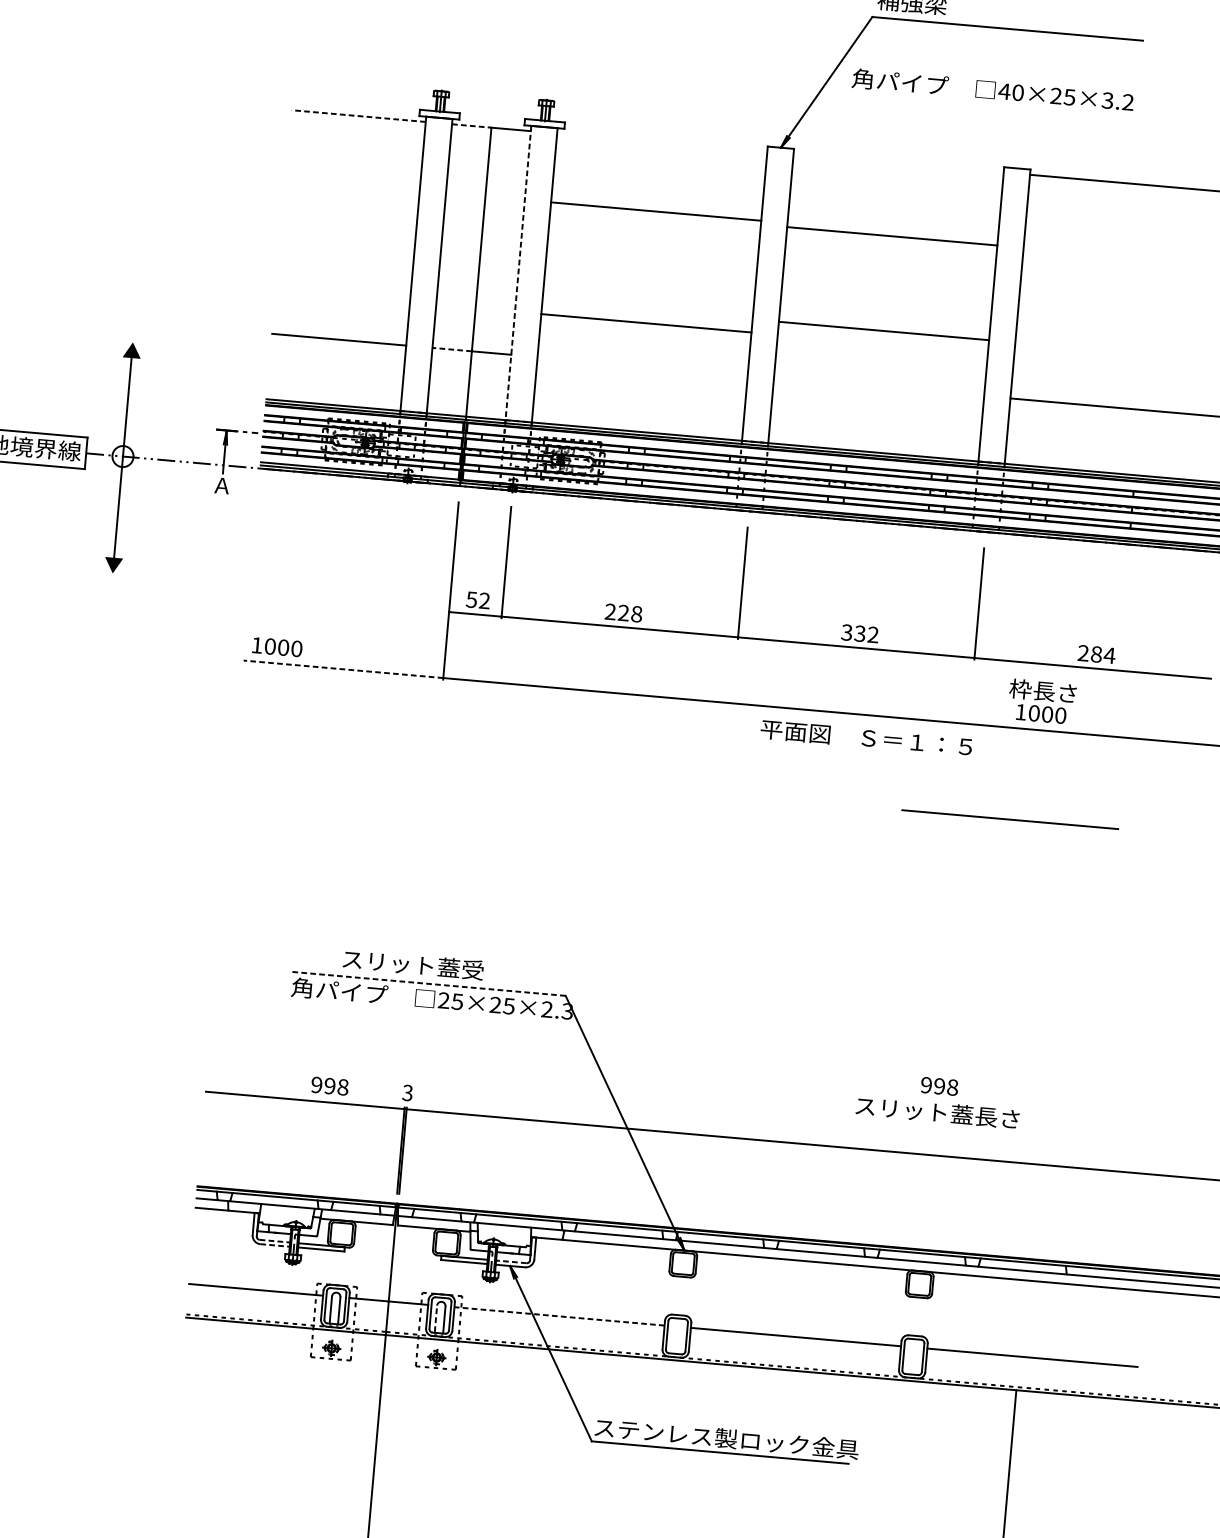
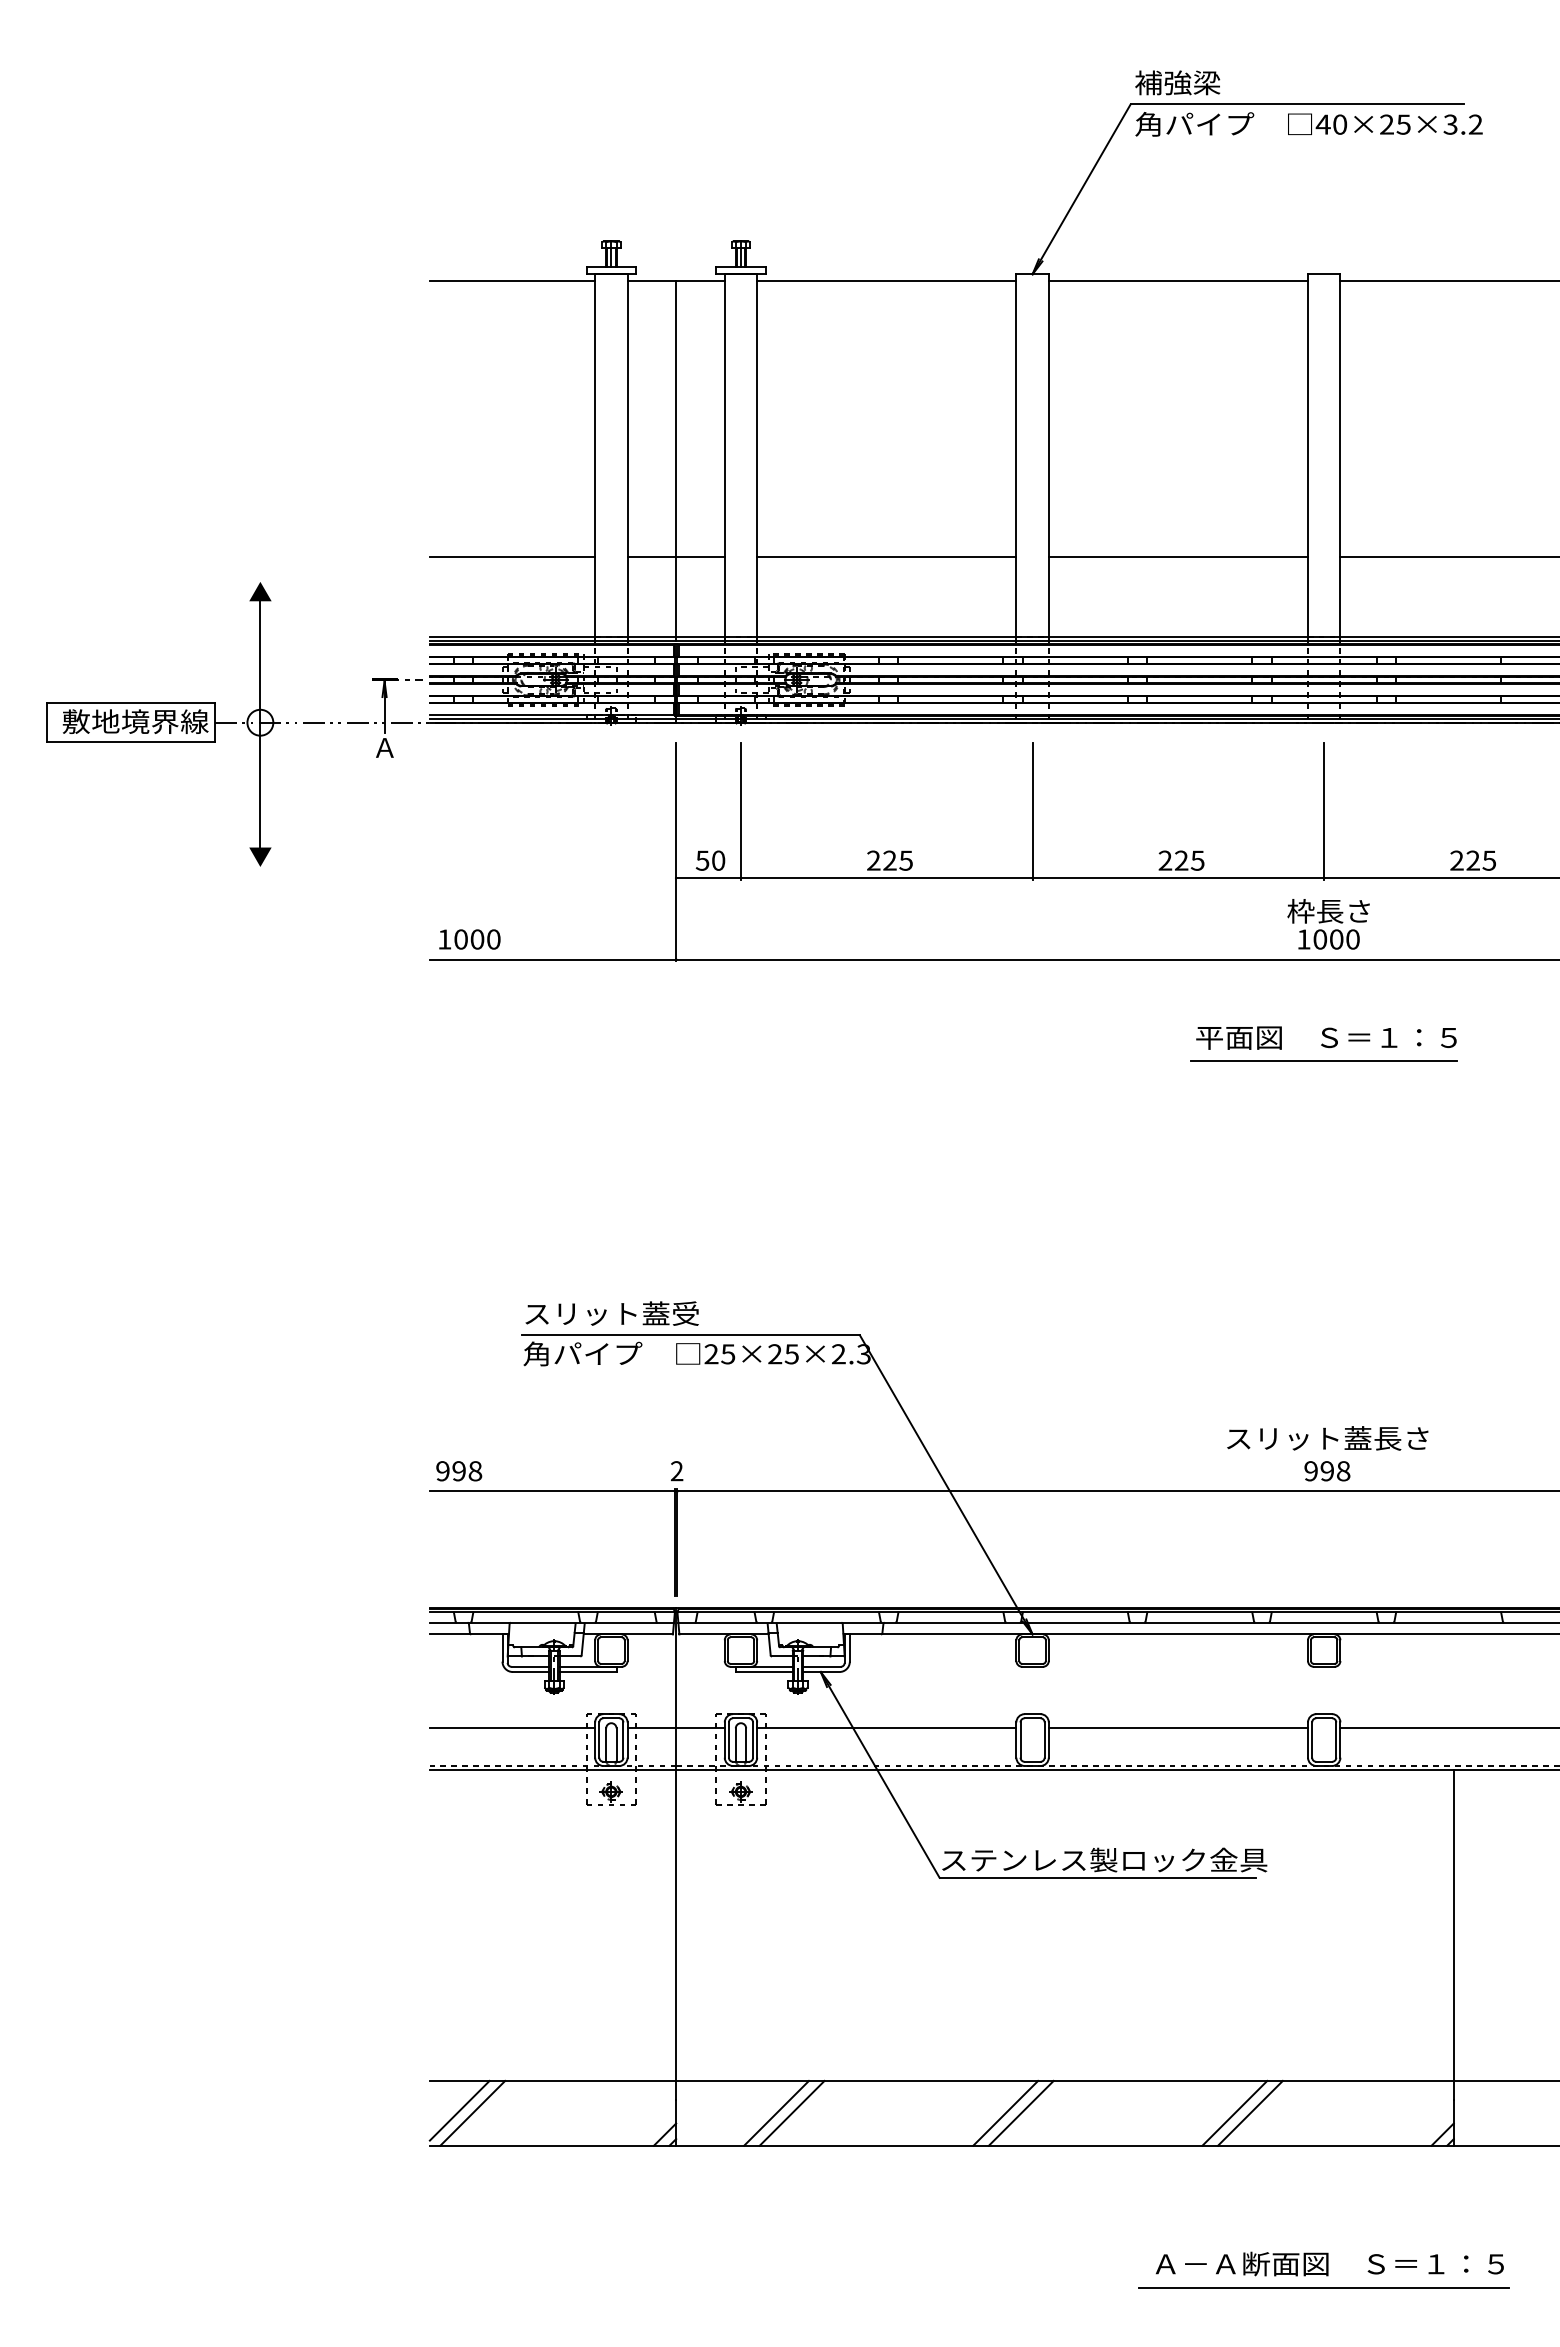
text: (992, 90) -> (1308, 124), moved
line: (358, 115) -> (512, 280), dashed -> solid
line: (472, 125) -> (652, 280), dashed -> solid
line: (655, 211) -> (886, 280), moved
line: (892, 236) -> (1178, 280), moved
line: (518, 273) -> (724, 456), dashed -> solid
line: (646, 323) -> (886, 556), moved
line: (884, 330) -> (1178, 556), moved
line: (451, 349) -> (651, 556), dashed -> solid
text: (484, 600) -> (718, 860), 52 -> 50
text: (636, 614) -> (905, 860), 228 -> 225
text: (860, 633) -> (1181, 860), 332 -> 225
text: (1103, 654) -> (1481, 860), 284 -> 225
line: (343, 669) -> (552, 959), dashed -> solid
text: (1042, 701) -> (1328, 924), moved
text: (866, 737) -> (1326, 1037), moved
line: (1009, 819) -> (1323, 1060), moved
text: (412, 964) -> (611, 1313), moved
line: (428, 983) -> (690, 1335), dashed -> solid
text: (330, 1086) -> (459, 1471), moved
text: (939, 1086) -> (1327, 1471), moved
text: (407, 1093) -> (676, 1471), 3 -> 2
line: (275, 1240) -> (530, 1666), dashed -> solid
line: (275, 1245) -> (531, 1672), dashed -> solid
line: (510, 1261) -> (821, 1666), dashed -> solid
line: (559, 1316) -> (886, 1728), dashed -> solid
line: (435, 1318) -> (735, 1744), dashed -> solid

